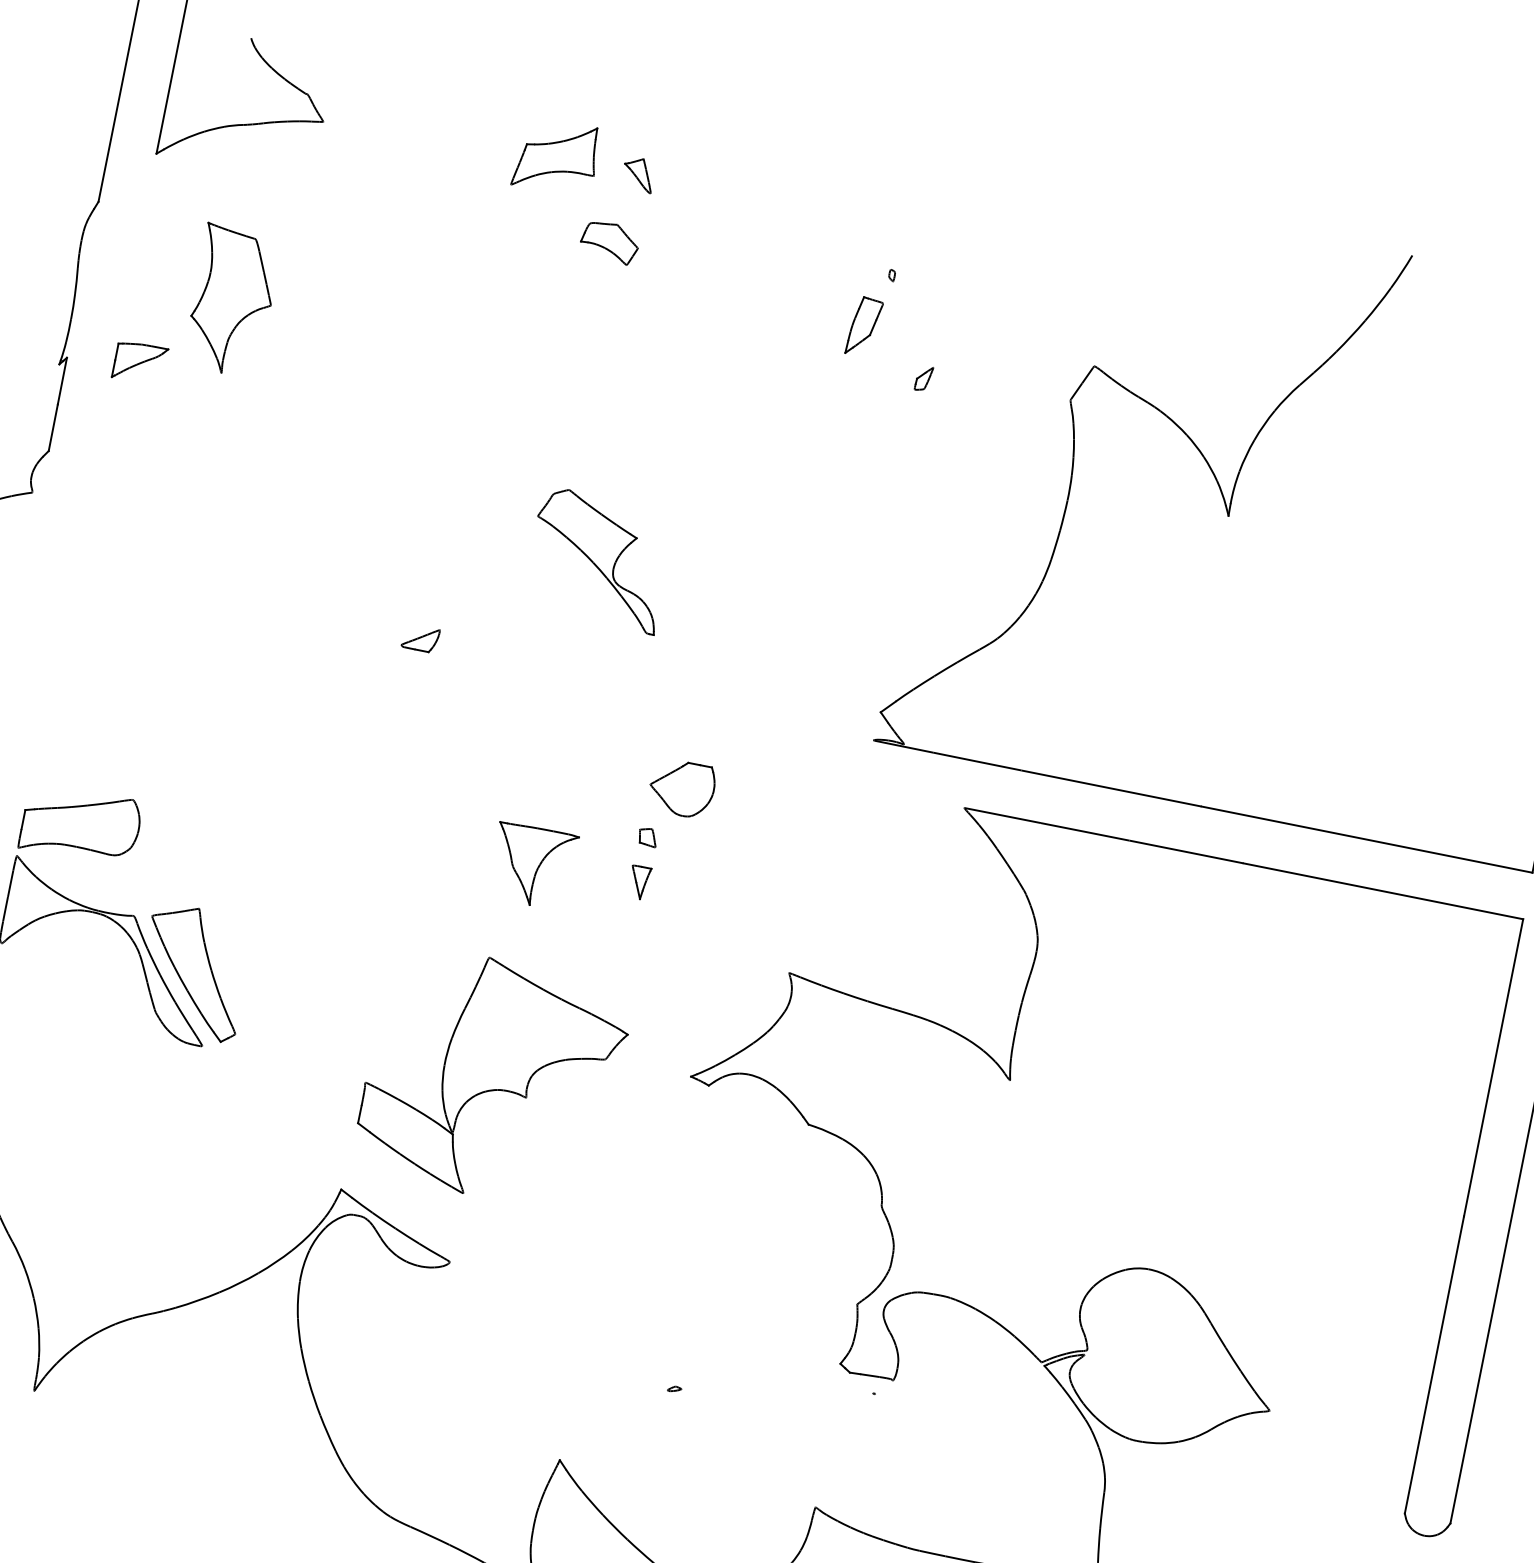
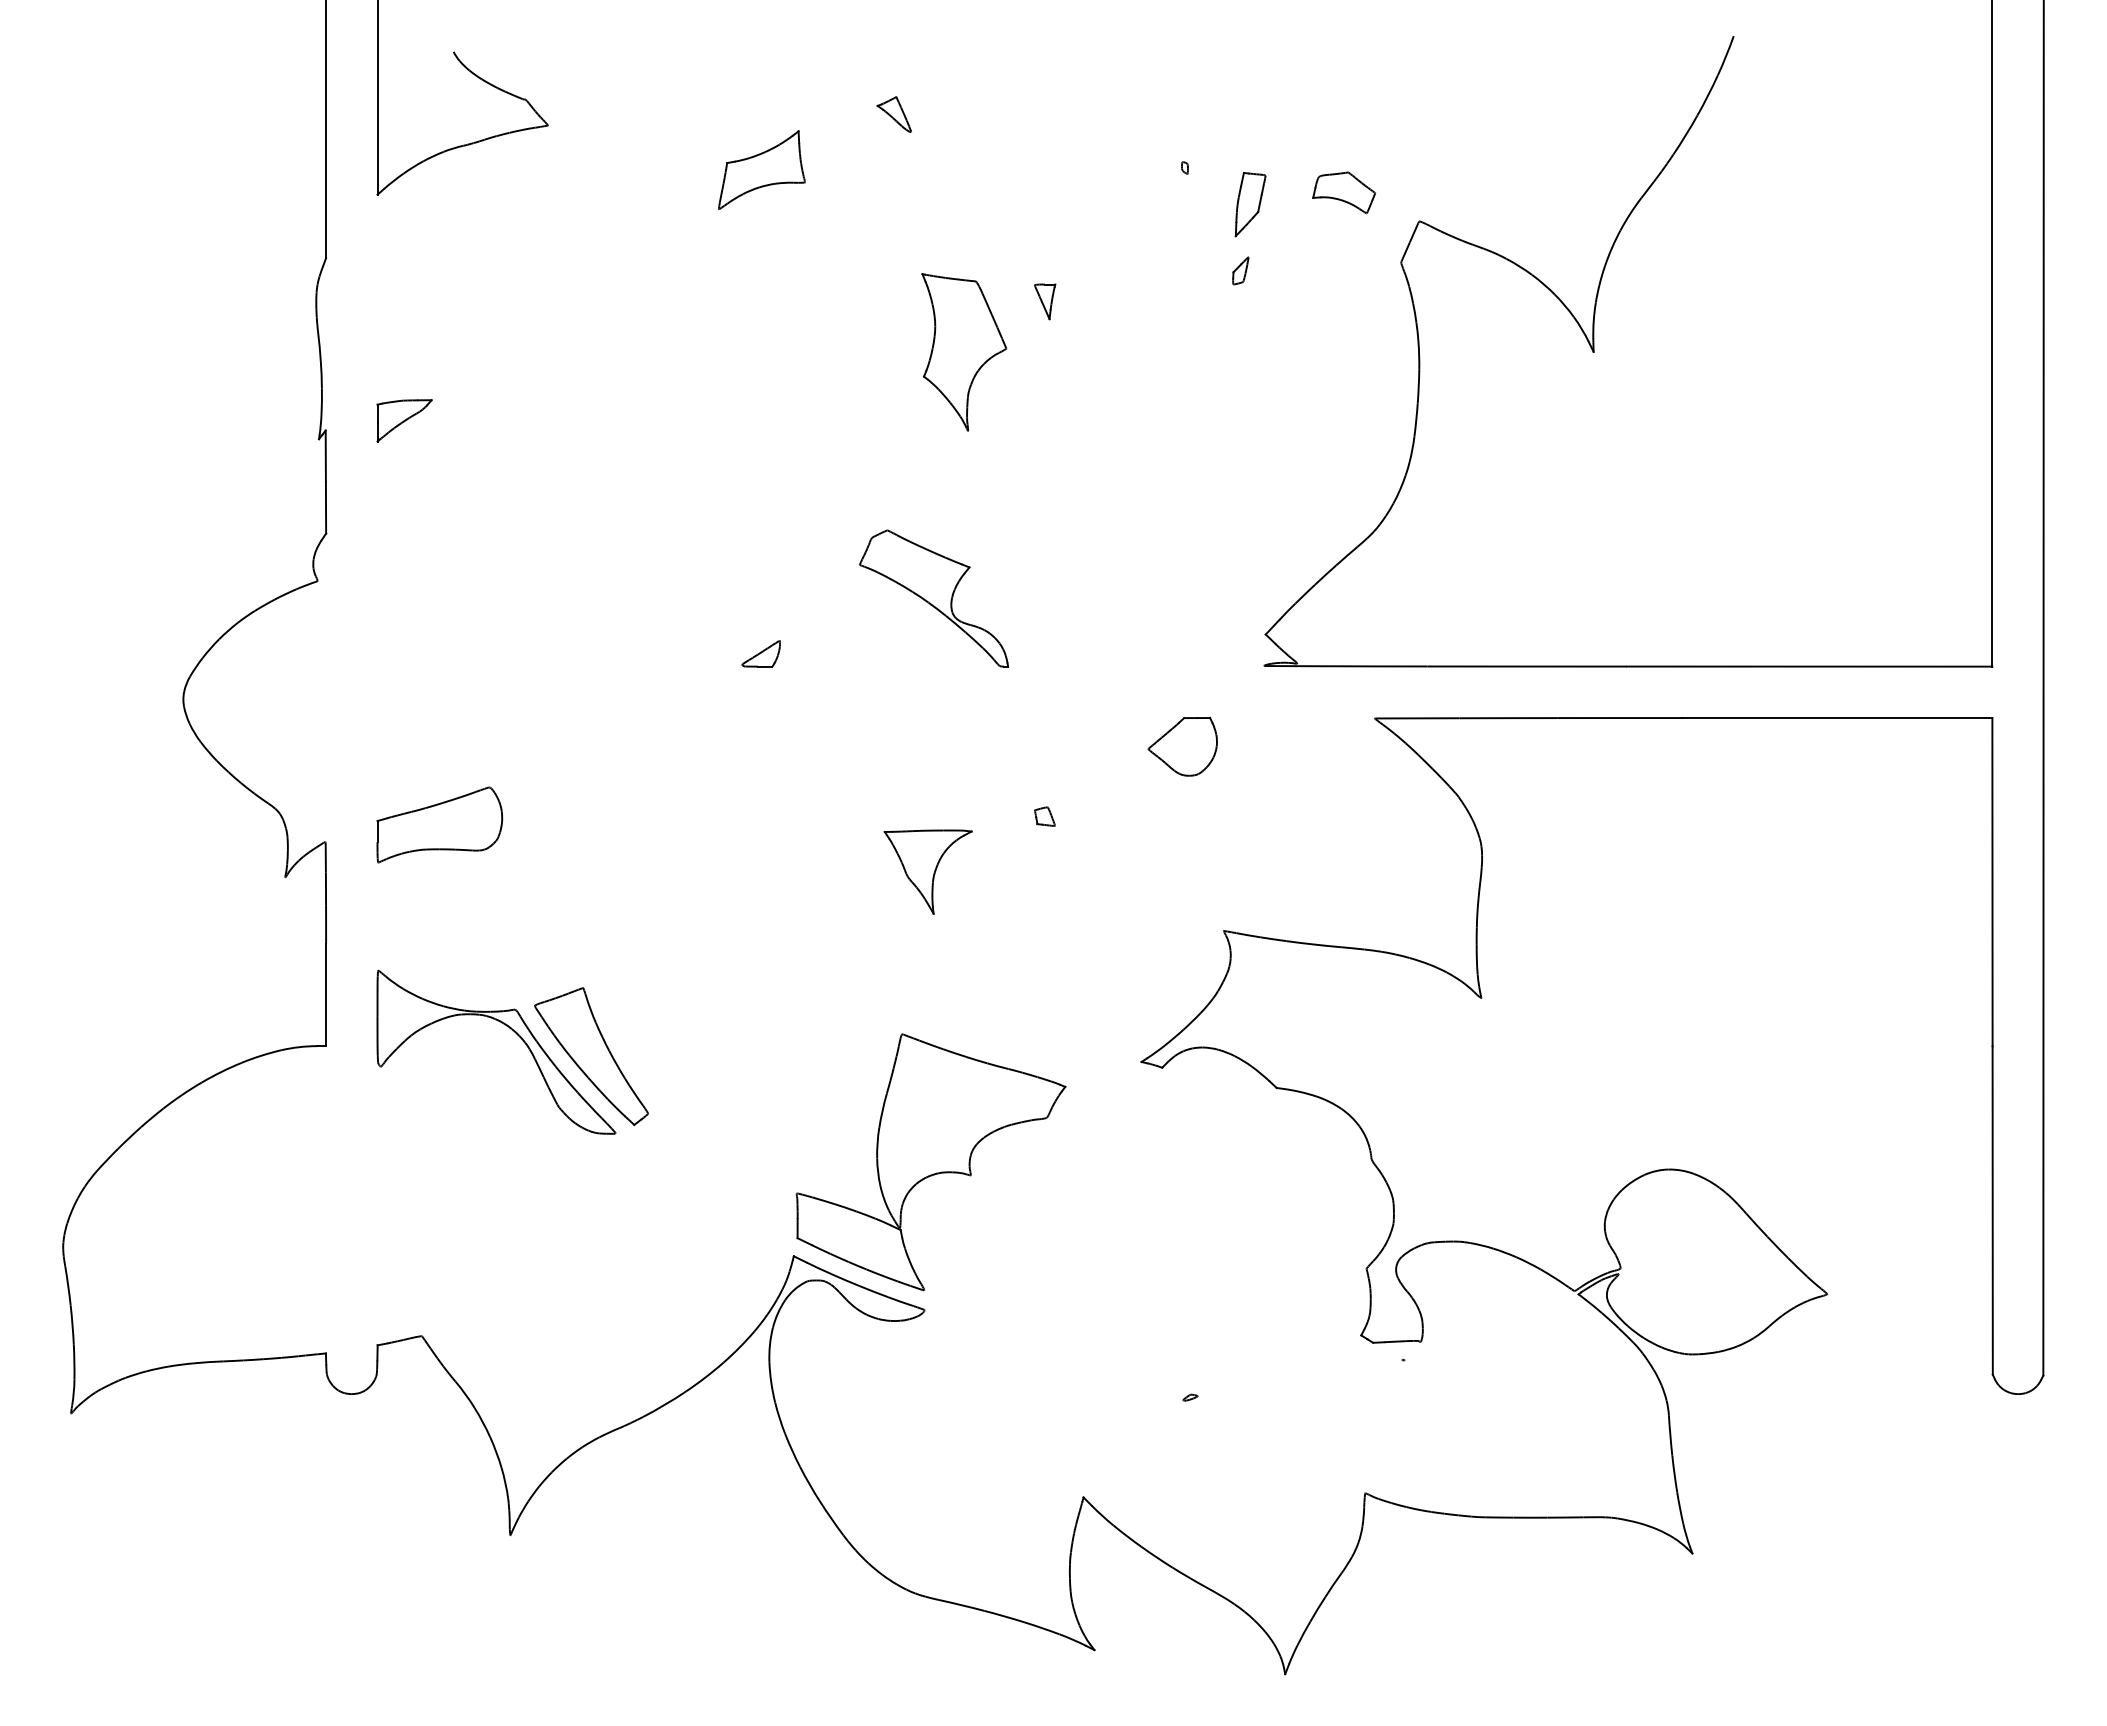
part: (556, 156) -> (761, 169), moved
part: (610, 242) -> (1344, 192), moved
part: (232, 301) -> (964, 352), moved
part: (864, 326) -> (1250, 204), moved
part: (598, 559) -> (933, 598), moved
part: (681, 788) -> (1182, 746), moved
part: (80, 824) -> (439, 824), moved
part: (639, 882) -> (1045, 301), moved
part: (492, 1078) -> (930, 1162), moved

